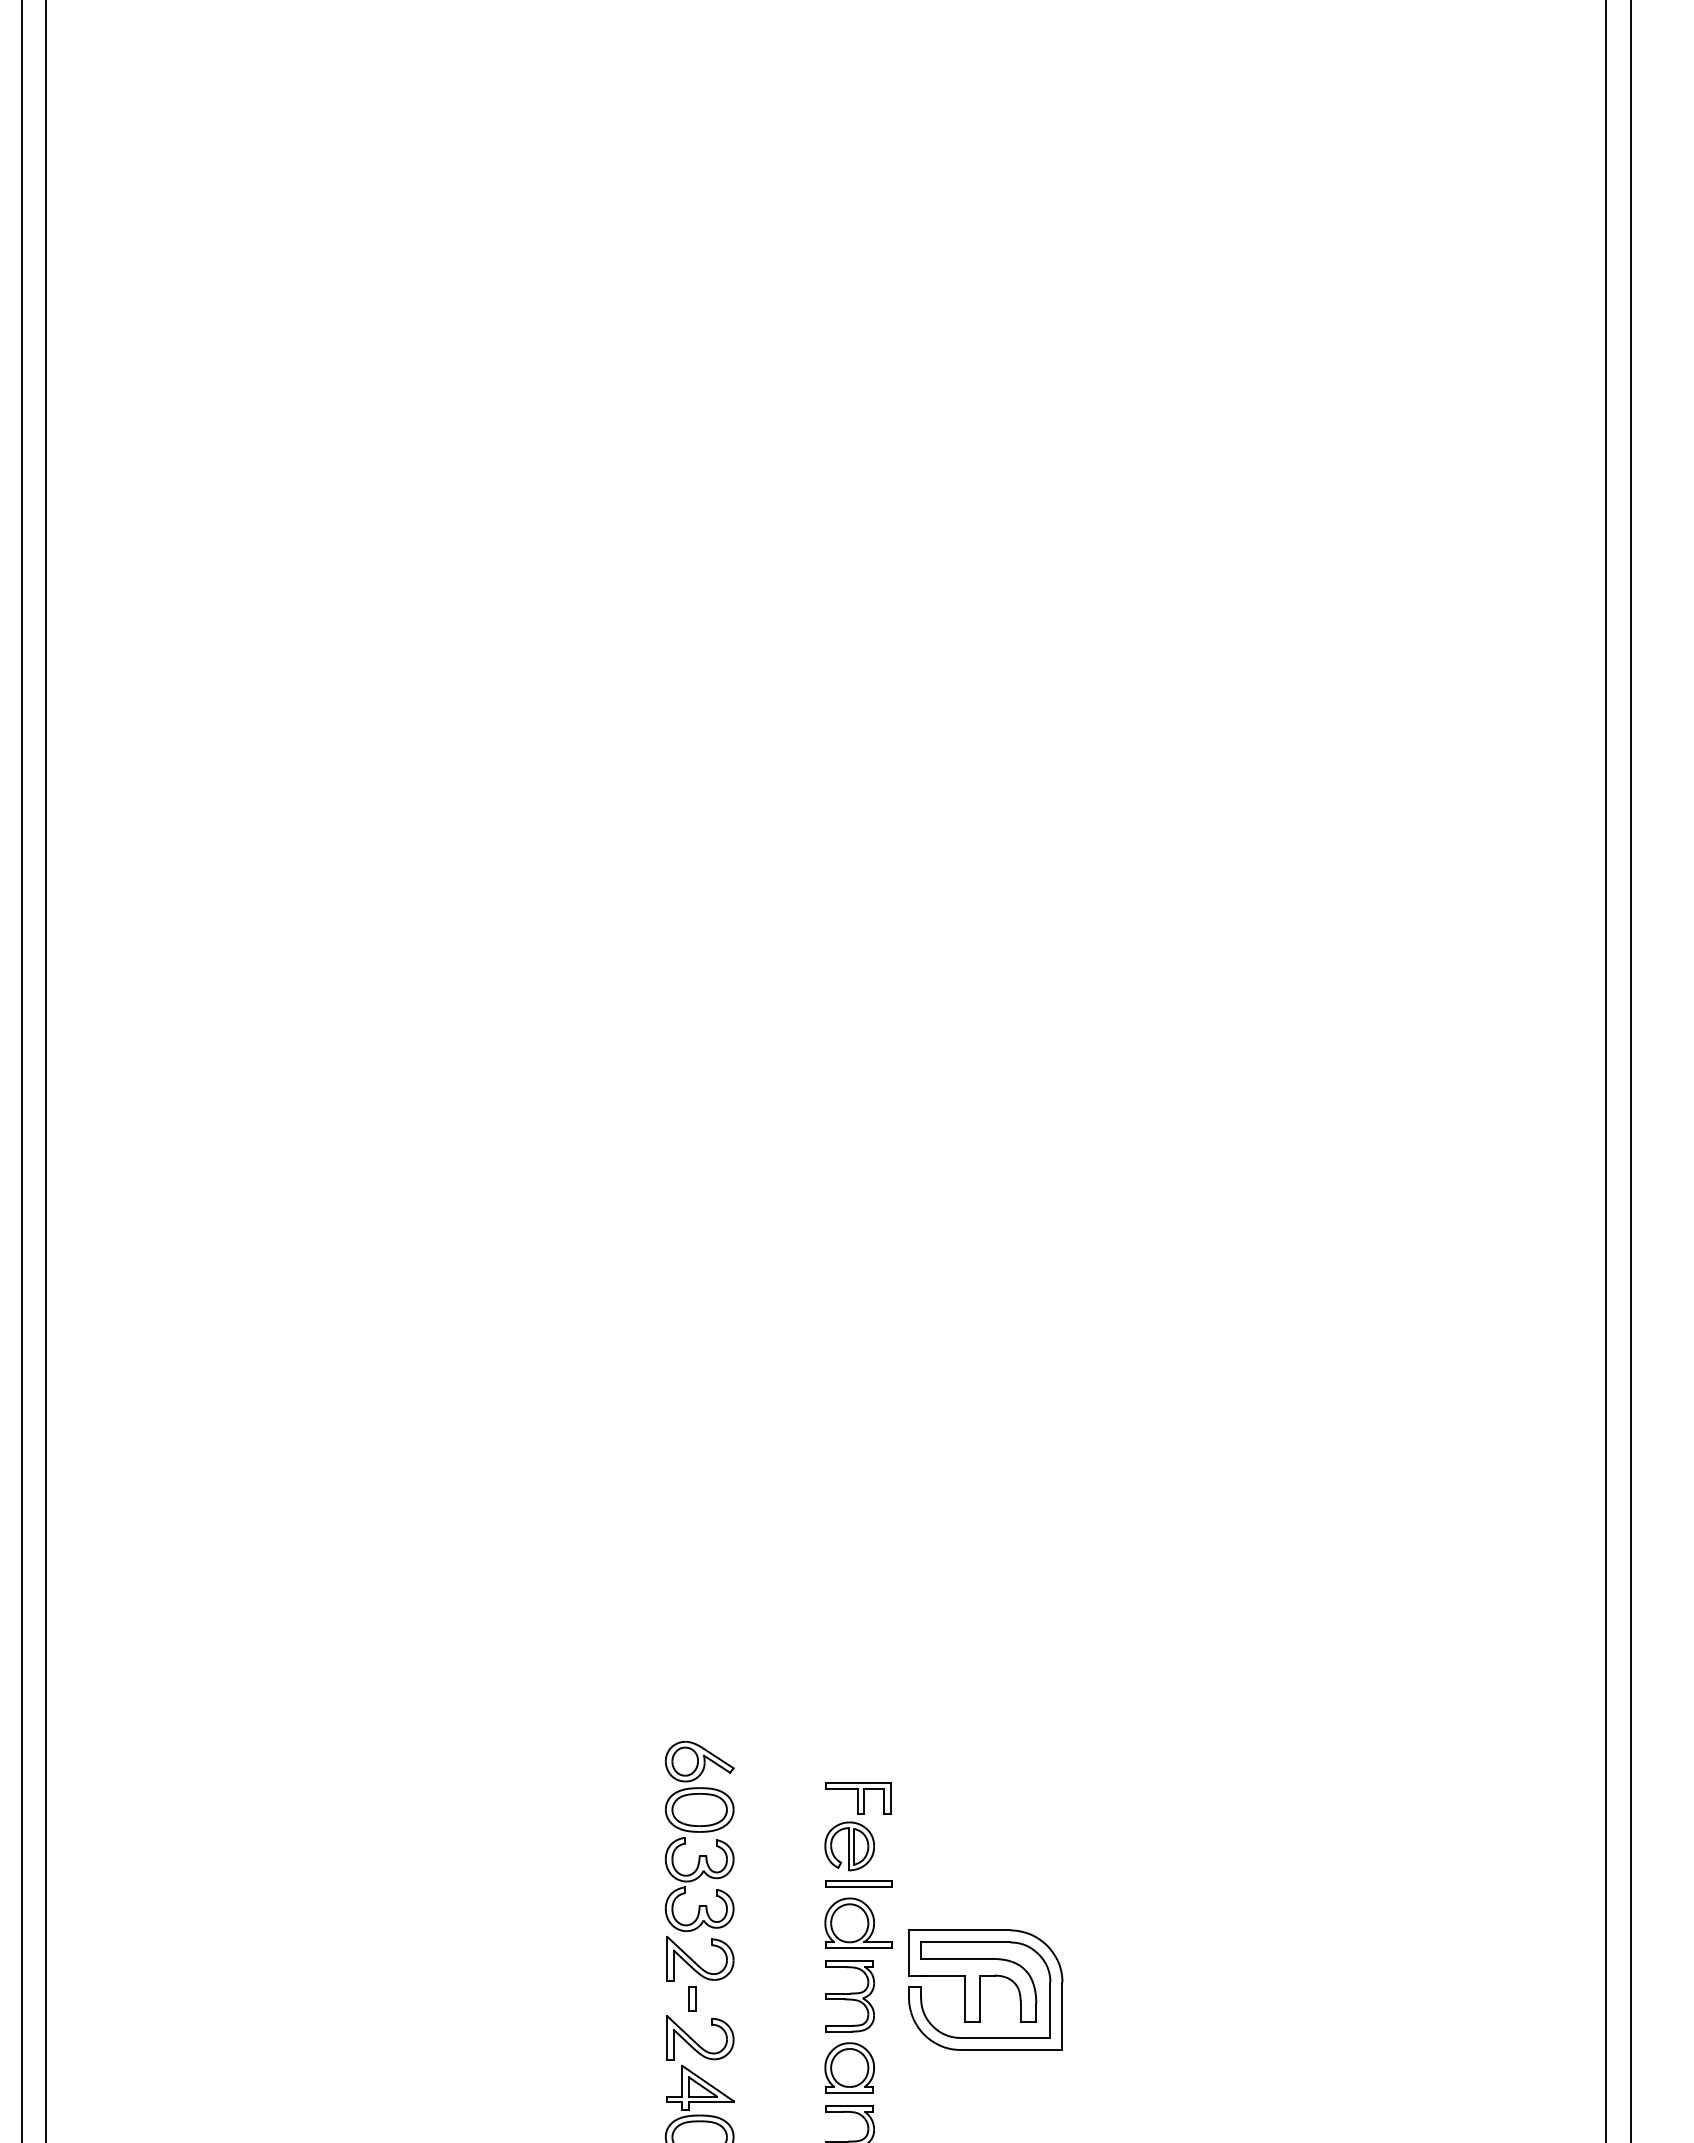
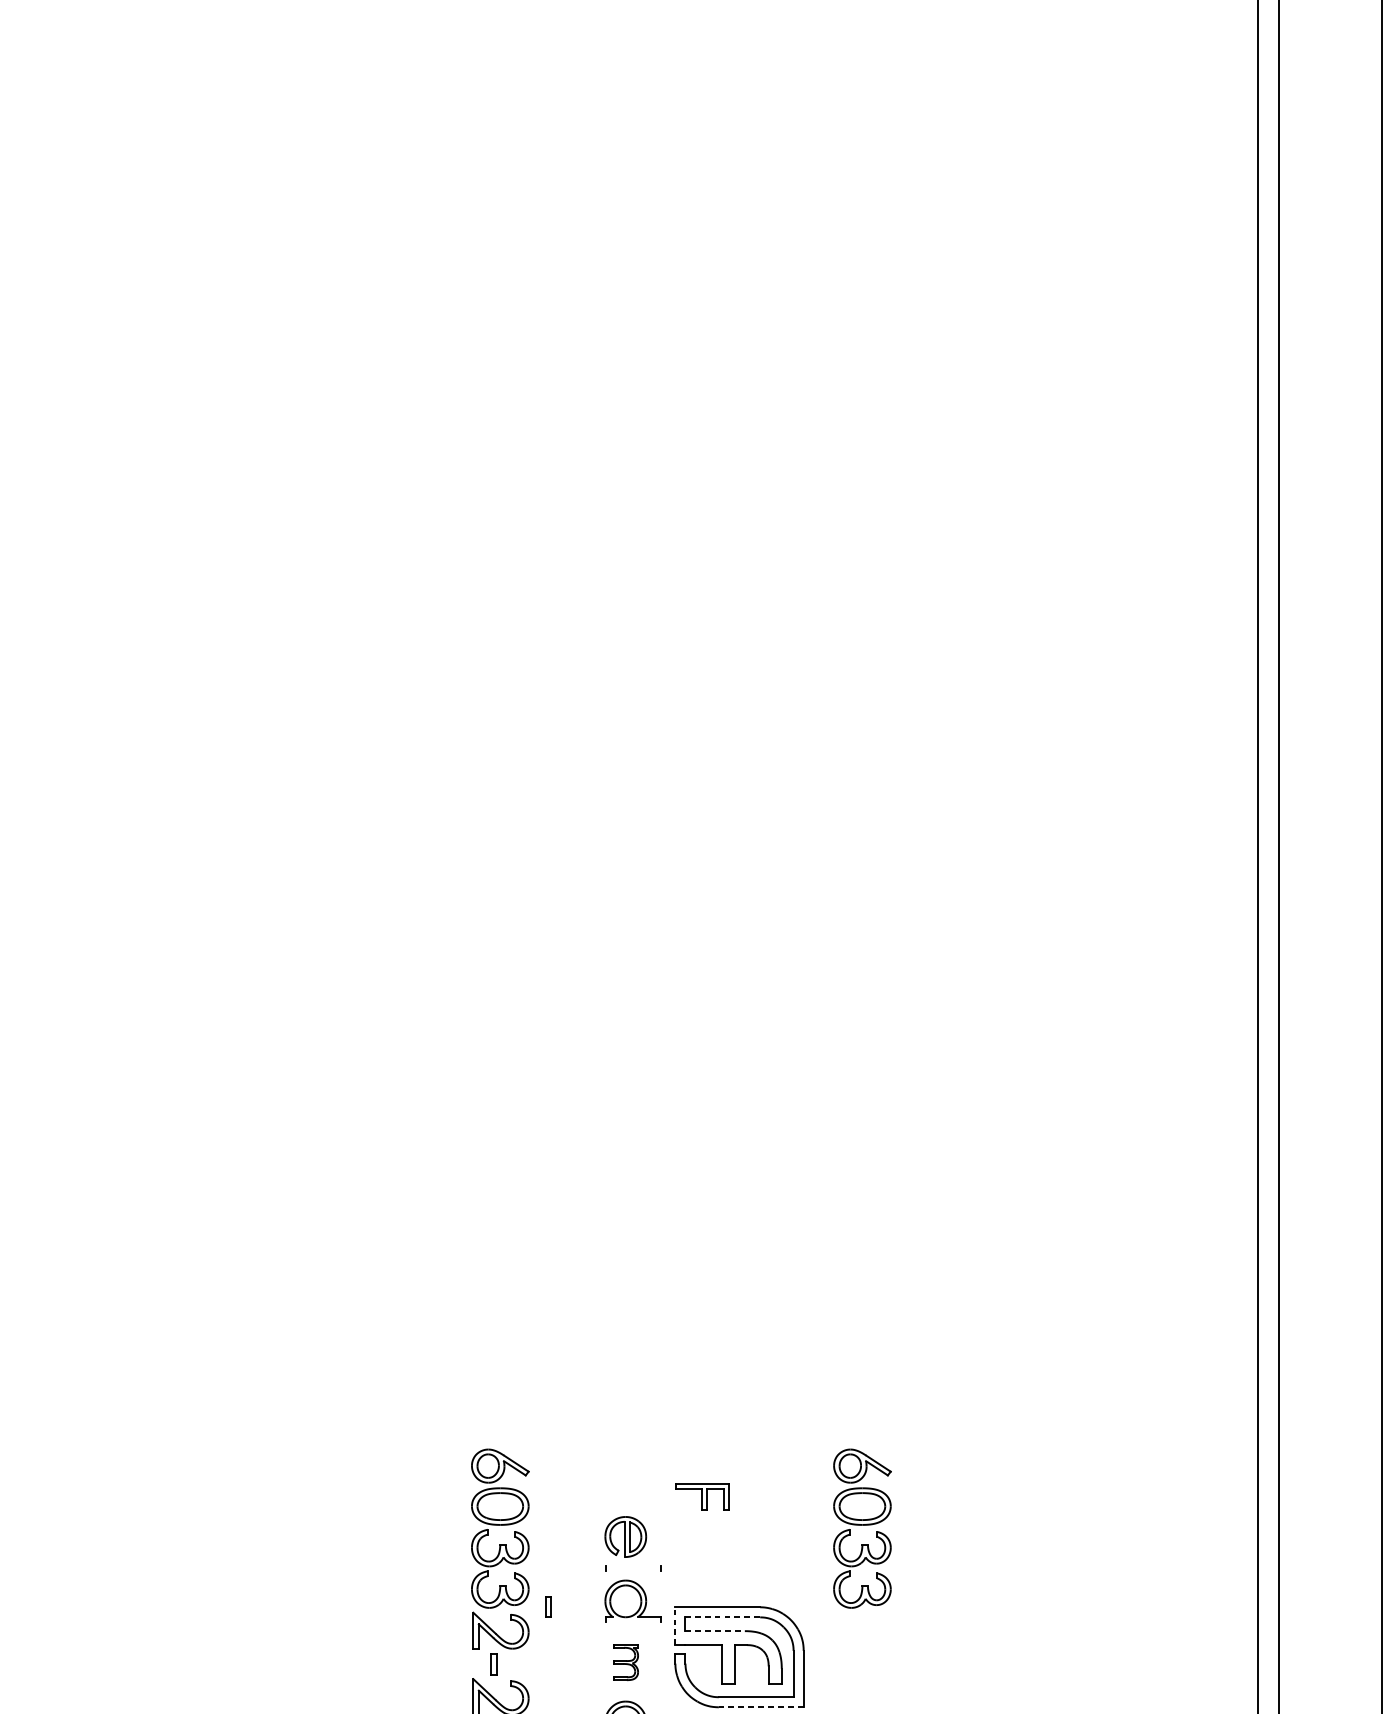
part: (858, 1798) -> (702, 1496), moved
part: (1132, 1835) -> (862, 1527), added
line: (859, 1881) -> (633, 1566), removed
line: (859, 1886) -> (633, 1570), removed
part: (757, 1929) -> (548, 1606), added
line: (965, 1942) -> (722, 1617), solid -> dashed
line: (859, 1948) -> (633, 1622), removed
line: (909, 1953) -> (675, 1626), solid -> dashed
line: (956, 1958) -> (715, 1630), solid -> dashed
part: (849, 1996) -> (625, 1662), size x0.6
line: (1011, 2050) -> (761, 1707), solid -> dashed

